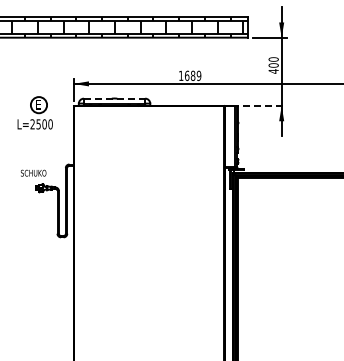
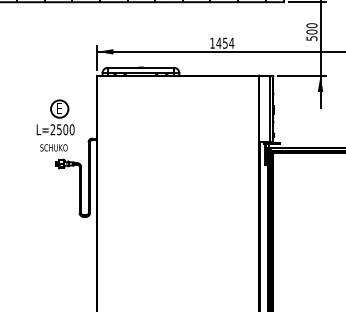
text: (273, 71) -> (311, 38), 400 -> 500
text: (192, 75) -> (224, 42), 1689 -> 1454
line: (114, 98) -> (140, 67), dashed -> solid
line: (265, 106) -> (303, 76), dashed -> solid
part: (34, 112) -> (54, 117), moved

